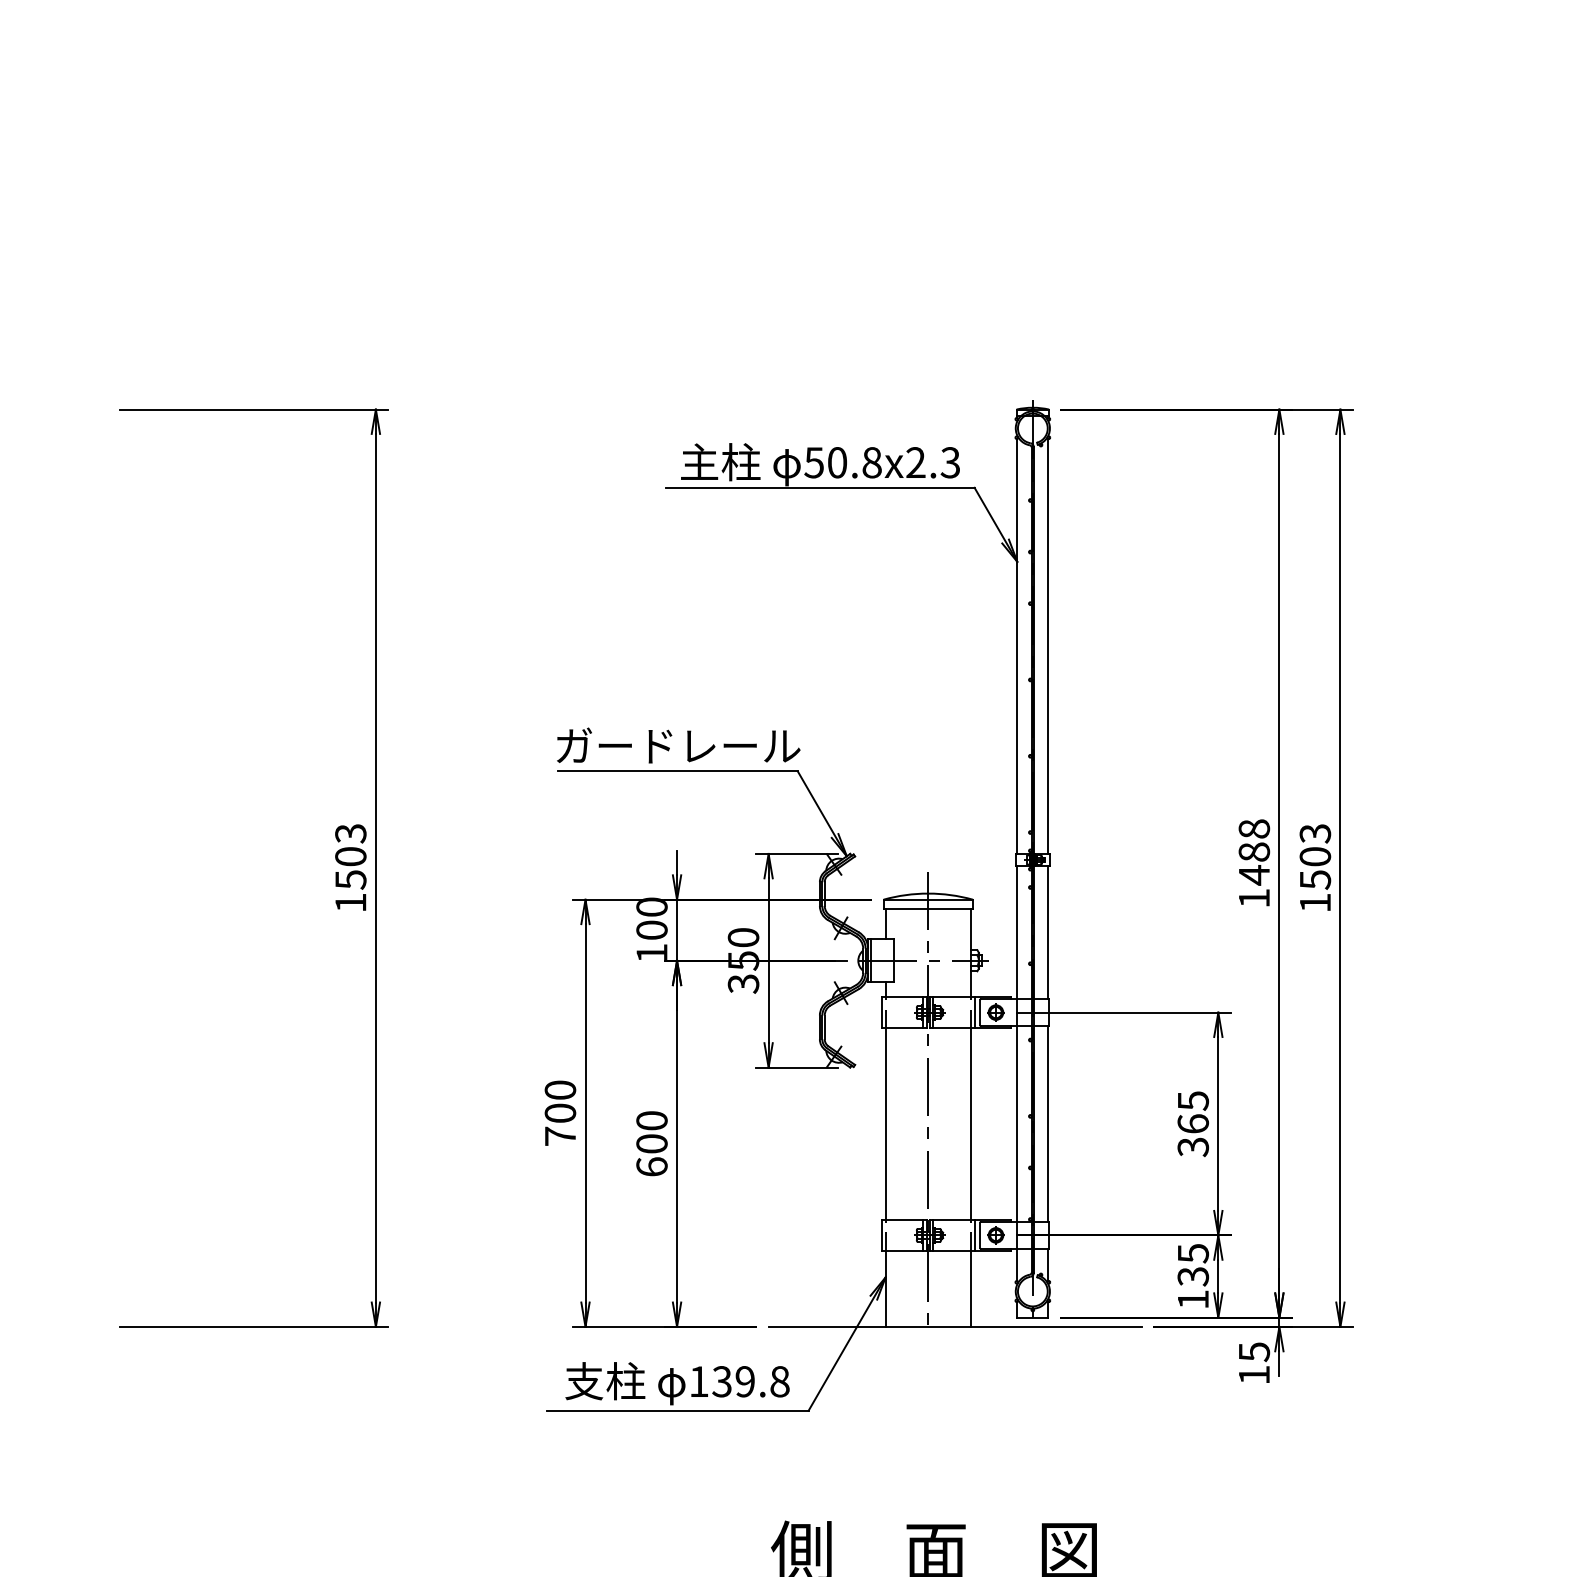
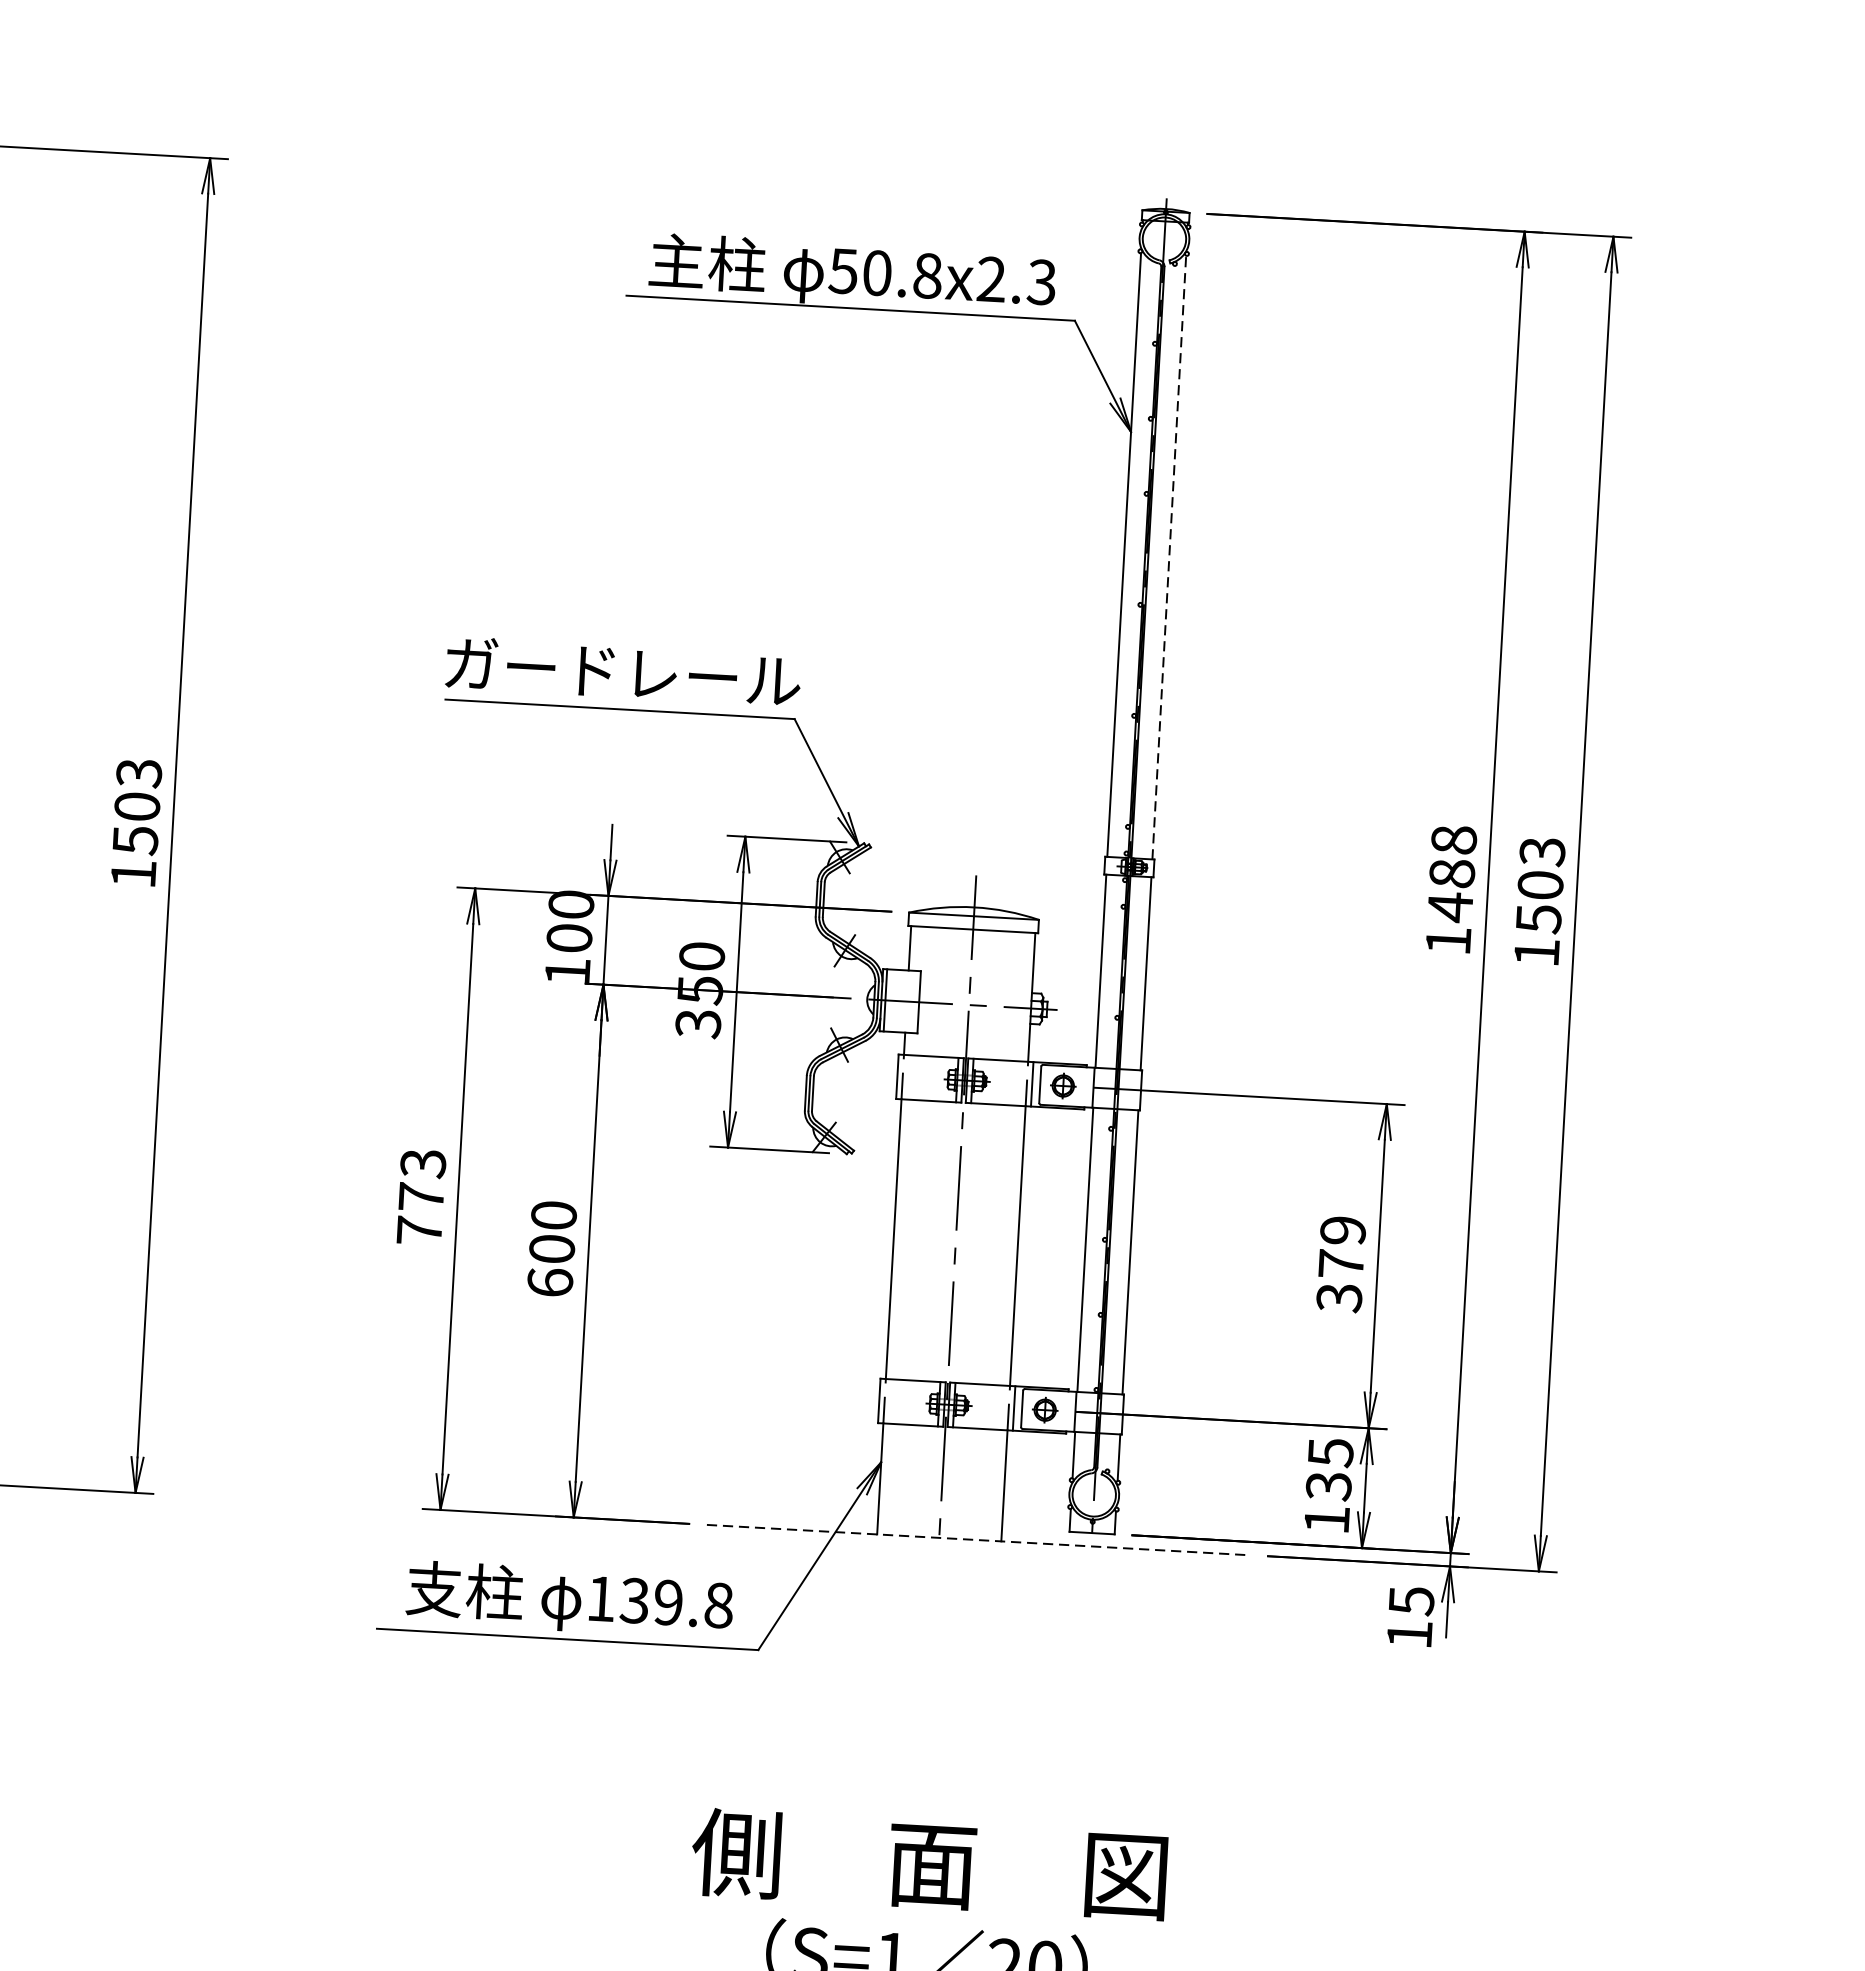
line: (1048, 645) -> (1169, 556), solid -> dashed
text: (560, 1101) -> (422, 1179), 700 -> 773
text: (1193, 1112) -> (1342, 1247), 365 -> 379
line: (955, 1326) -> (978, 1539), solid -> dashed

